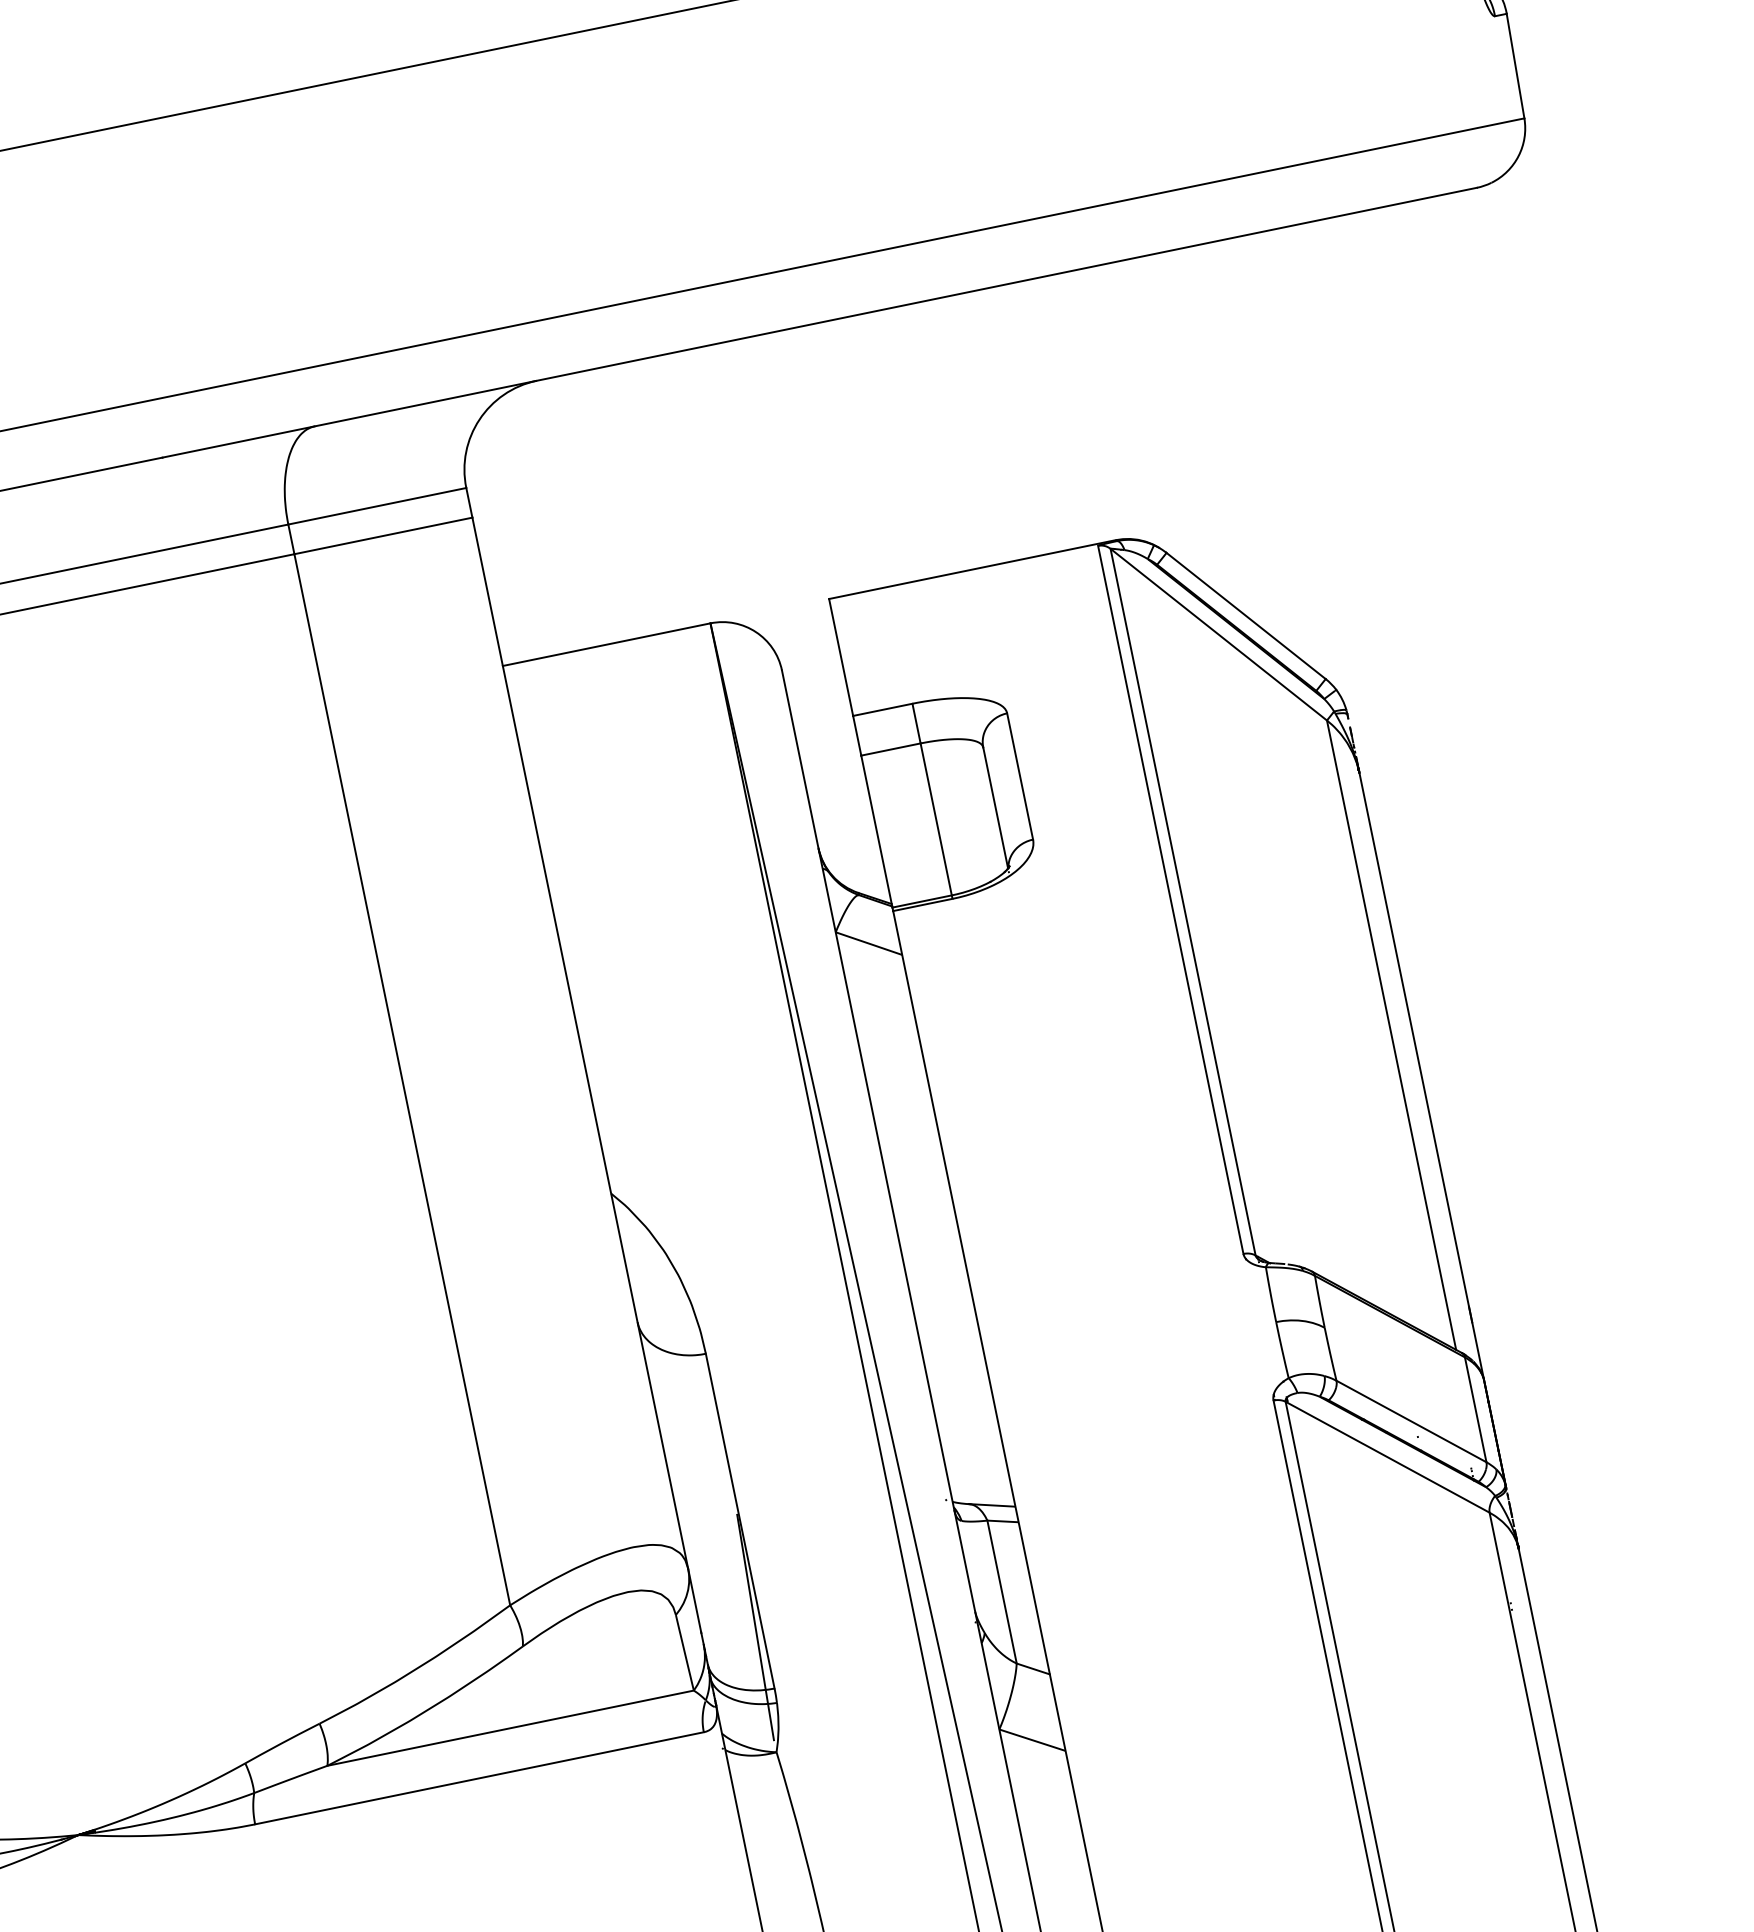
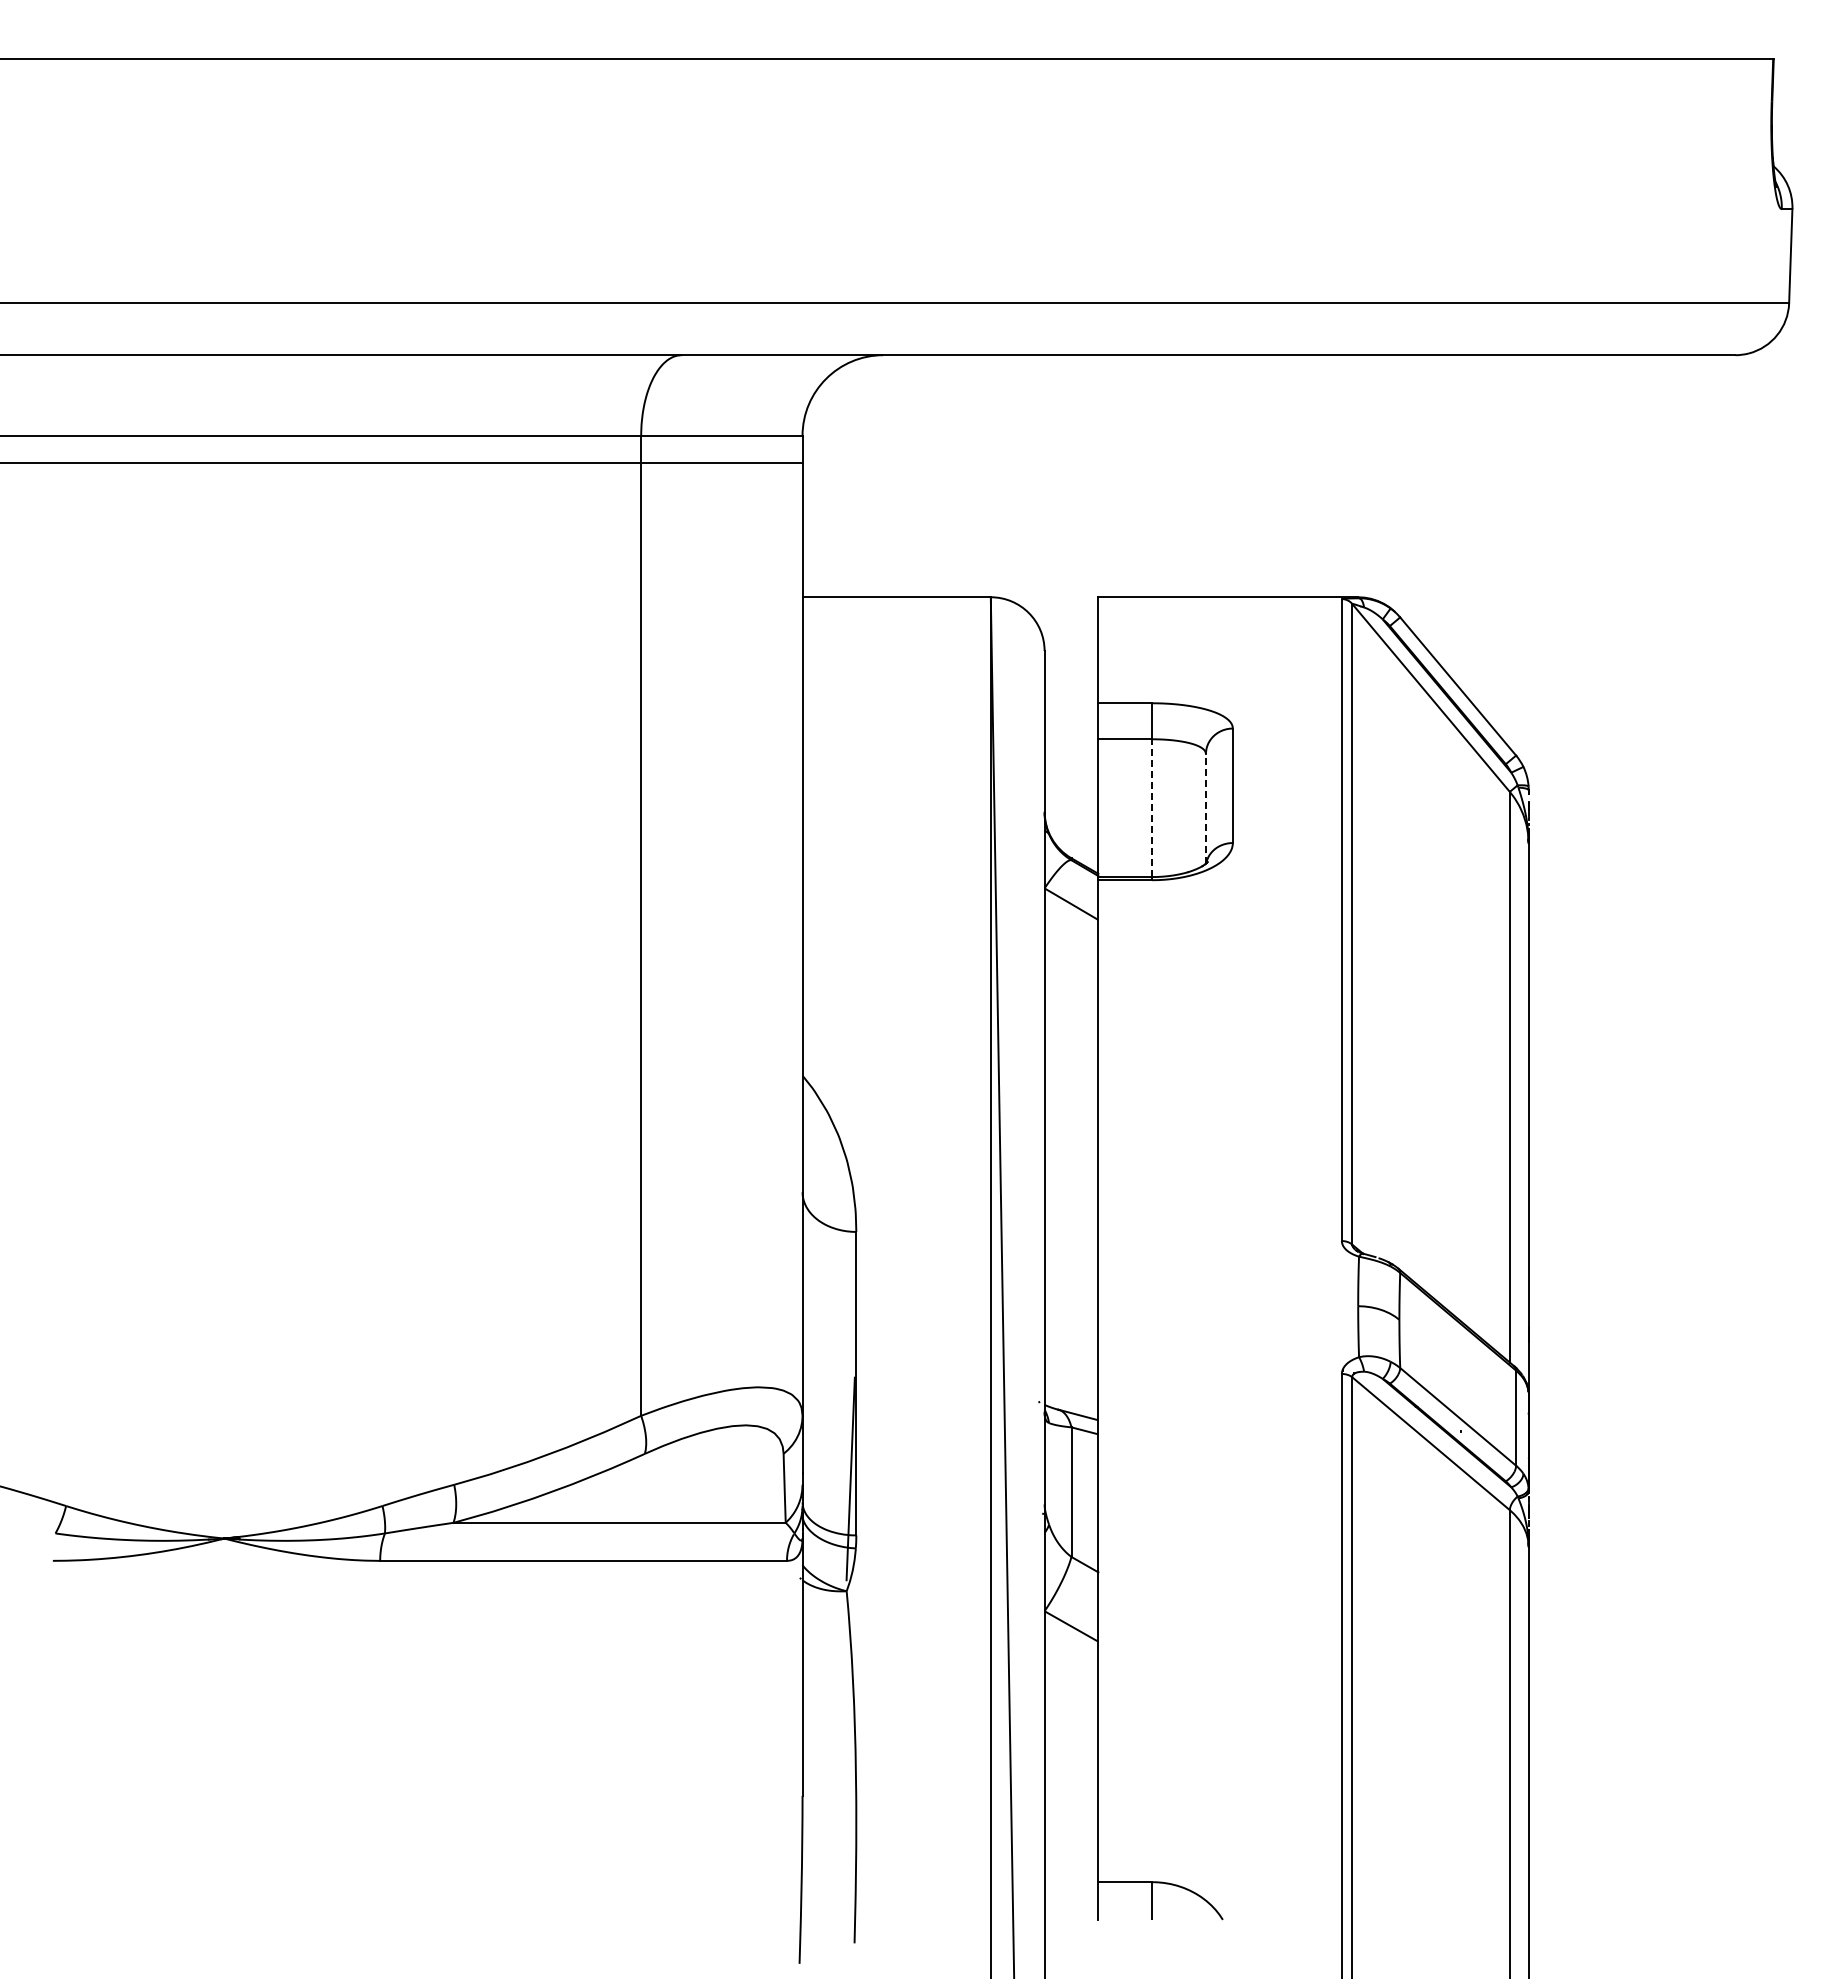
line: (995, 807) -> (1205, 808), solid -> dashed
line: (936, 819) -> (1152, 808), solid -> dashed

